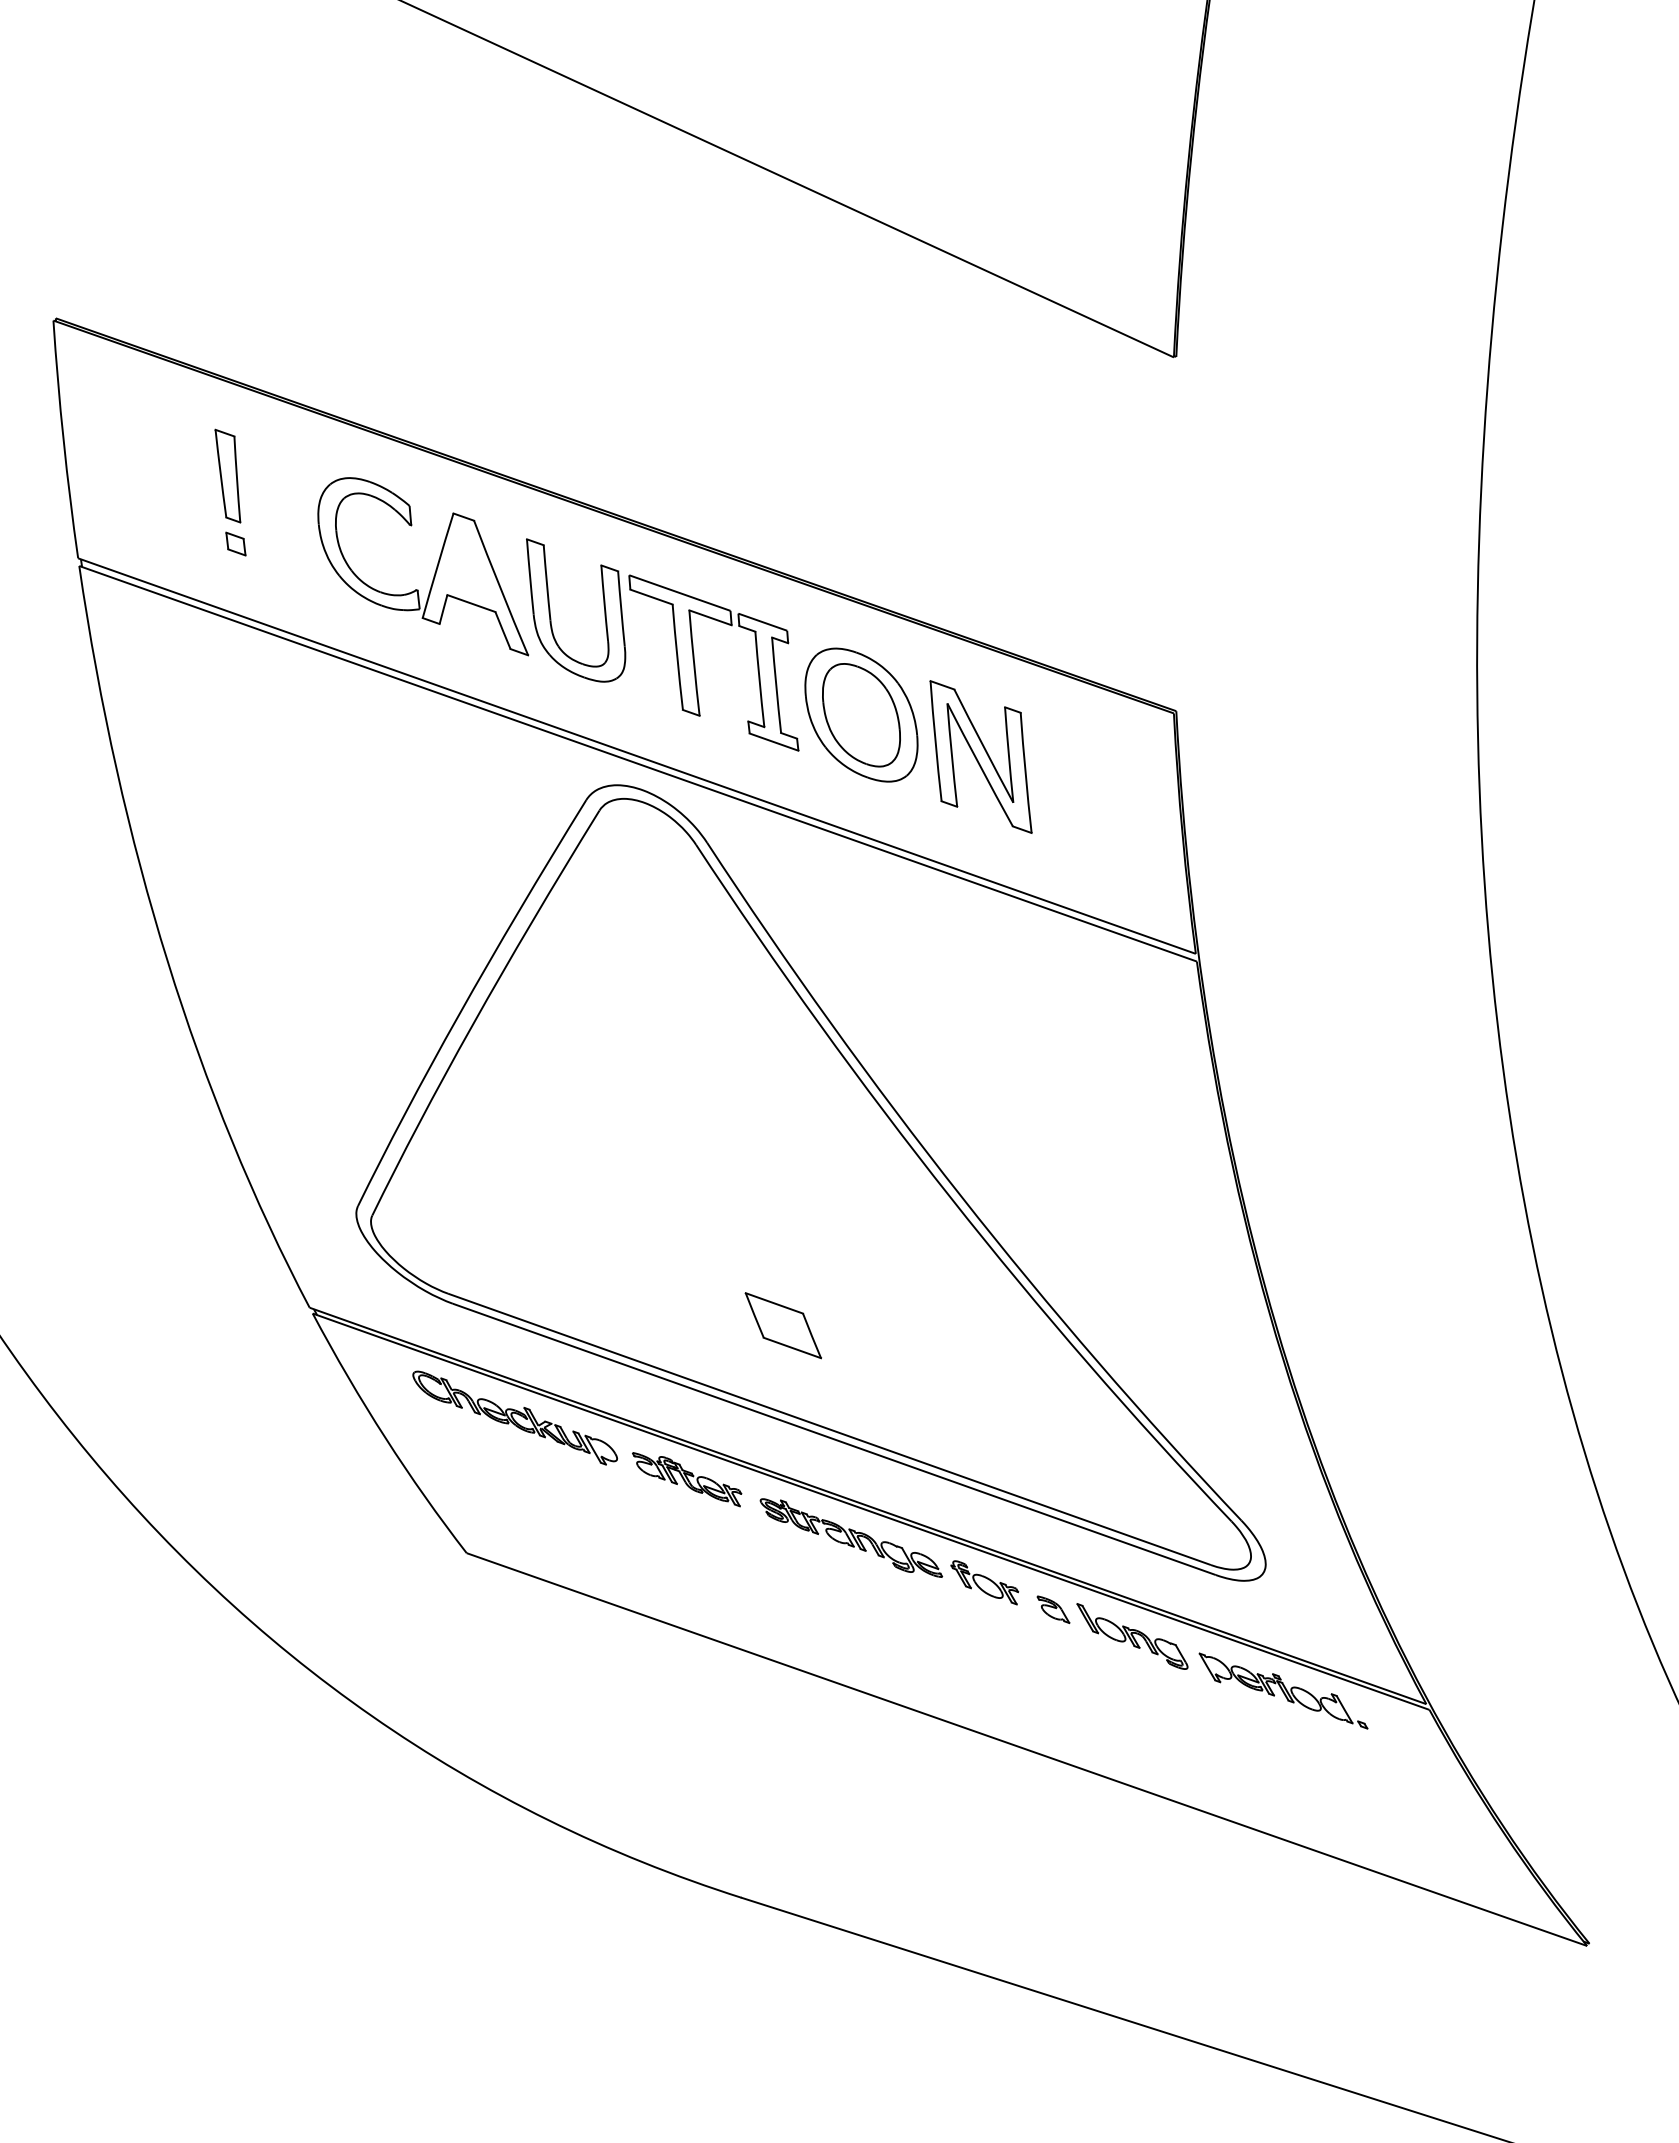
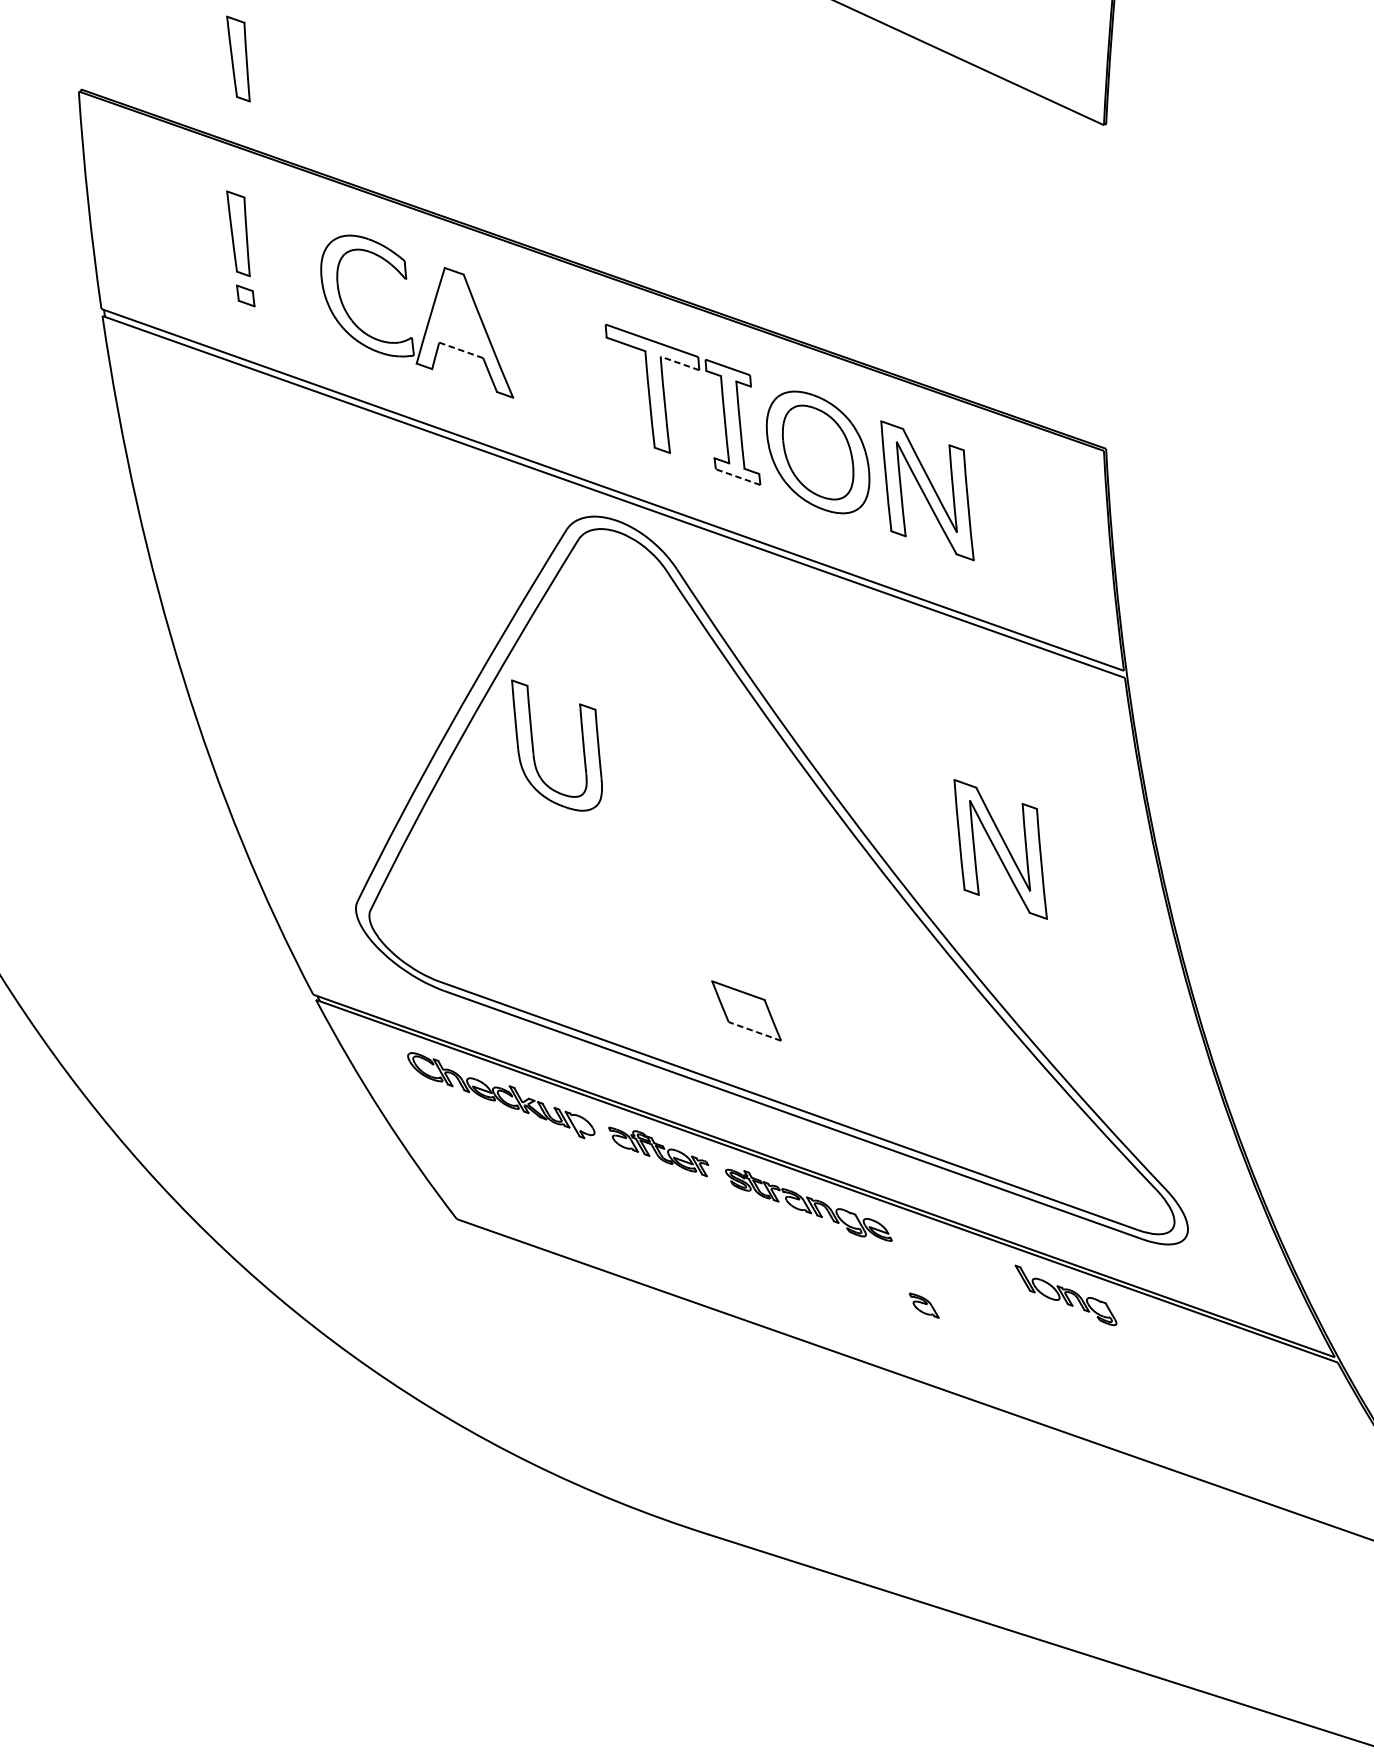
part: (227, 284) -> (238, 58), added
line: (470, 603) -> (460, 350), solid -> dashed
part: (551, 617) -> (534, 751), moved
line: (710, 617) -> (679, 363), solid -> dashed
line: (774, 742) -> (738, 477), solid -> dashed
part: (1060, 1148) -> (1000, 848), added
line: (791, 1347) -> (754, 1031), solid -> dashed
part: (984, 1582) -> (930, 1246), removed
part: (1053, 1609) -> (924, 1305), moved
part: (1283, 1690) -> (1204, 1344), removed

